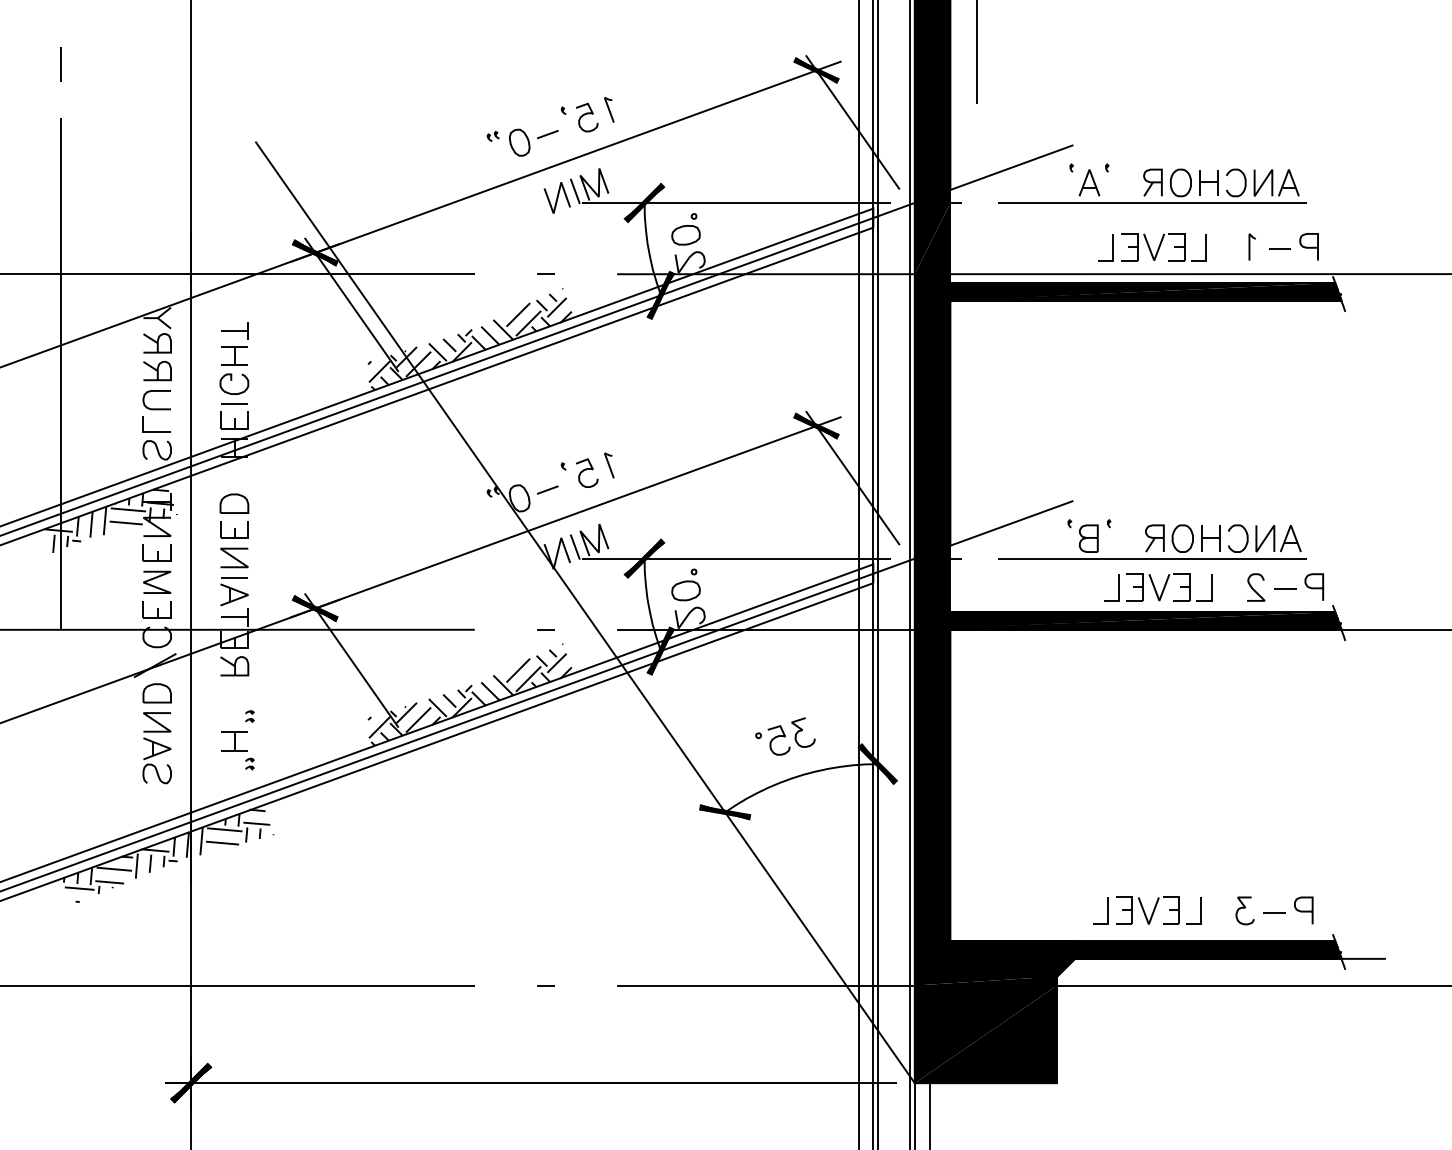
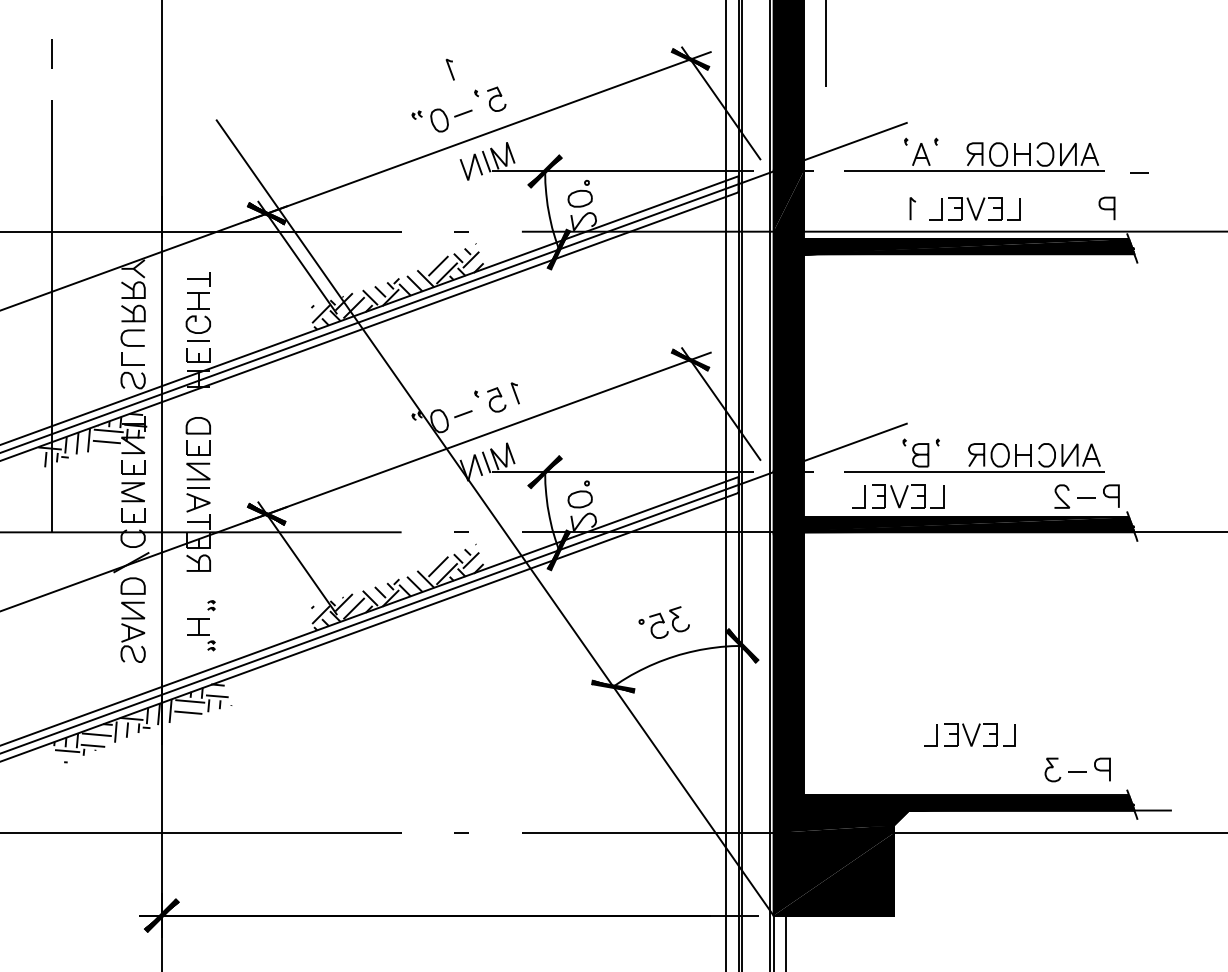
line: (608, 109) -> (449, 69), moved
line: (1250, 246) -> (911, 208), moved
line: (1280, 249) -> (1139, 172), moved
part: (1158, 587) -> (898, 496), moved
part: (1146, 910) -> (969, 734), moved

